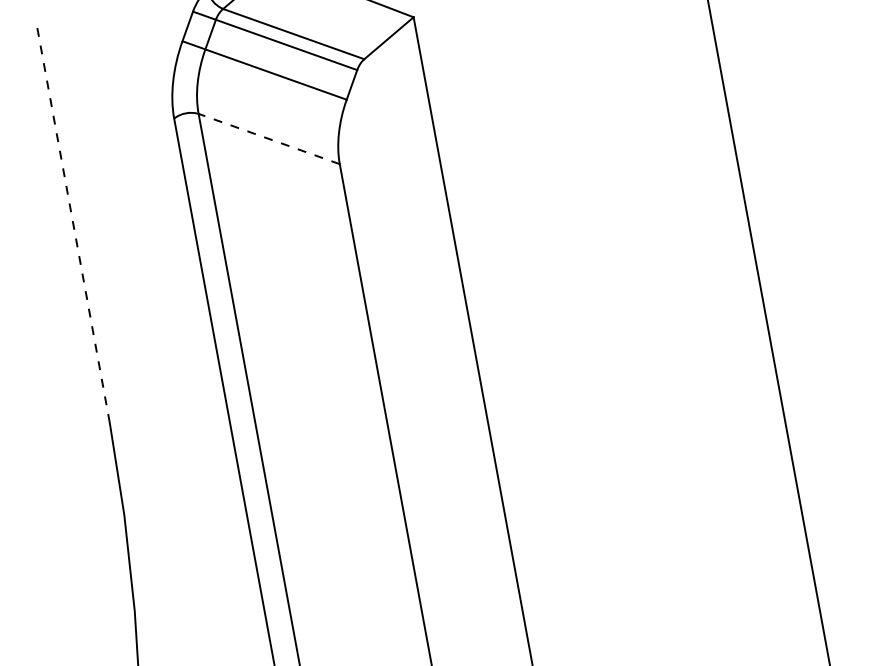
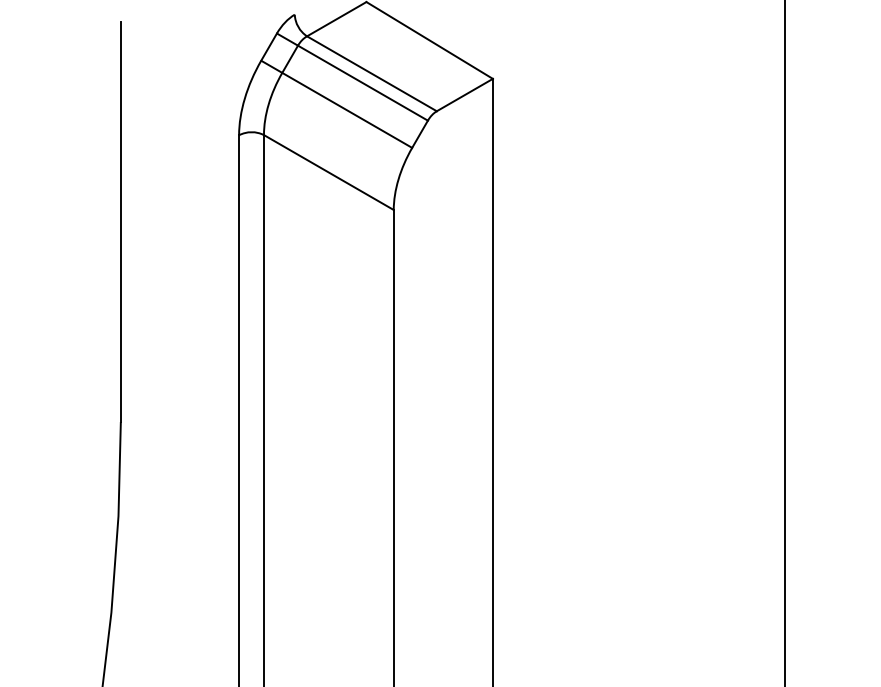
line: (268, 139) -> (328, 172), dashed -> solid
line: (73, 225) -> (120, 222), dashed -> solid

